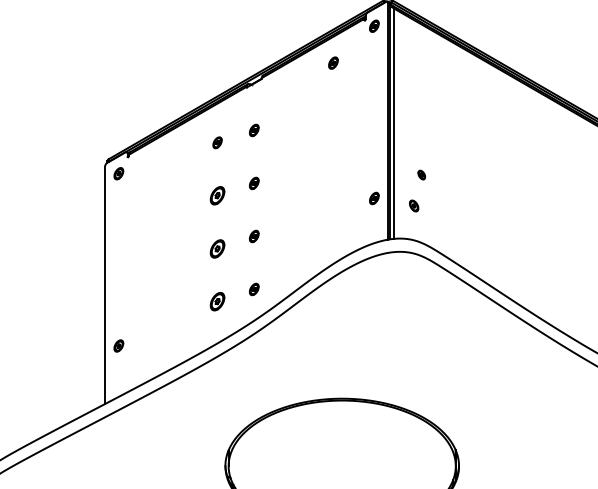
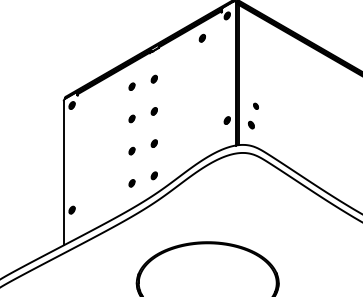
part: (216, 195) -> (131, 118), size x0.62
part: (216, 247) -> (131, 150), size x0.62
part: (216, 302) -> (131, 183), size x0.62

